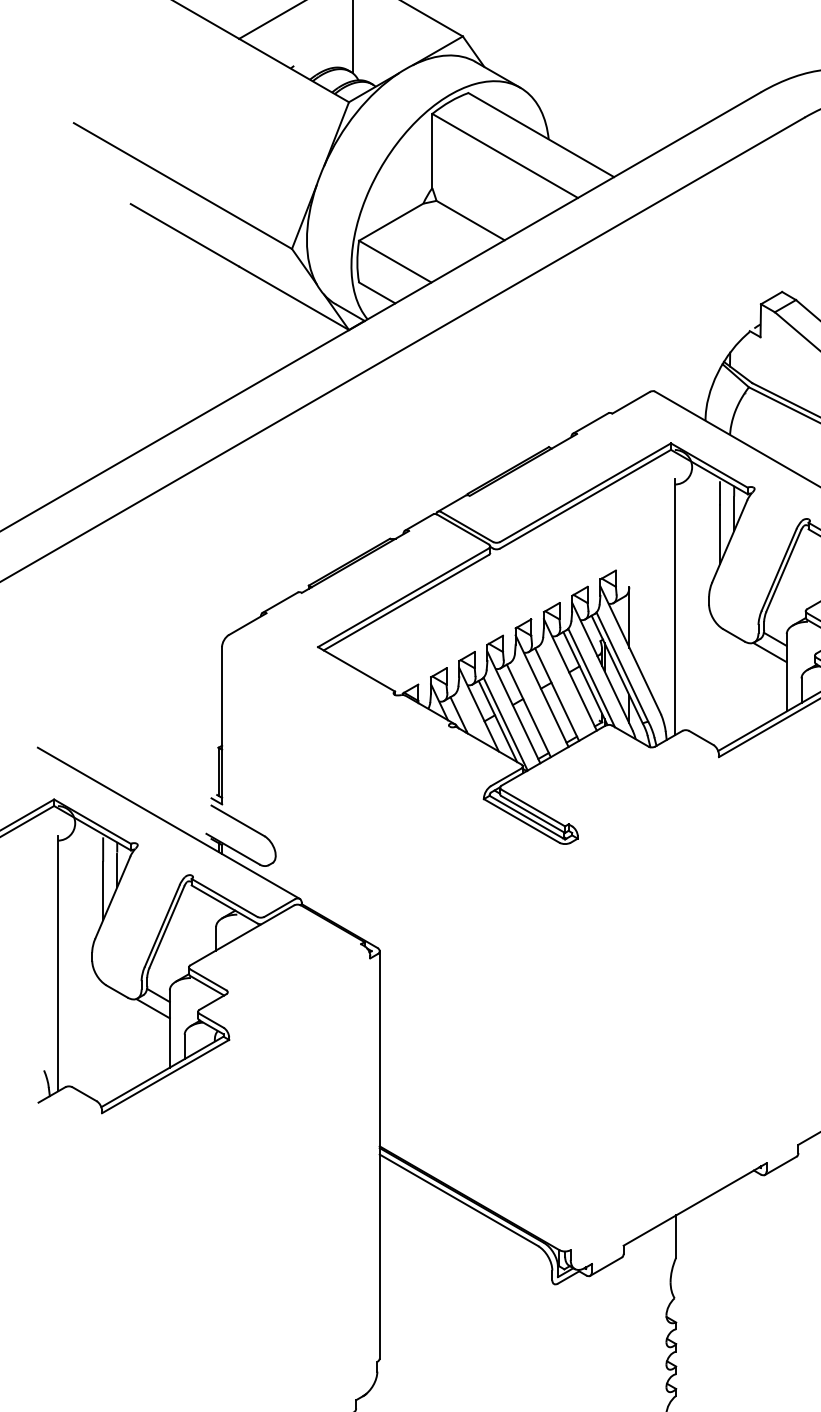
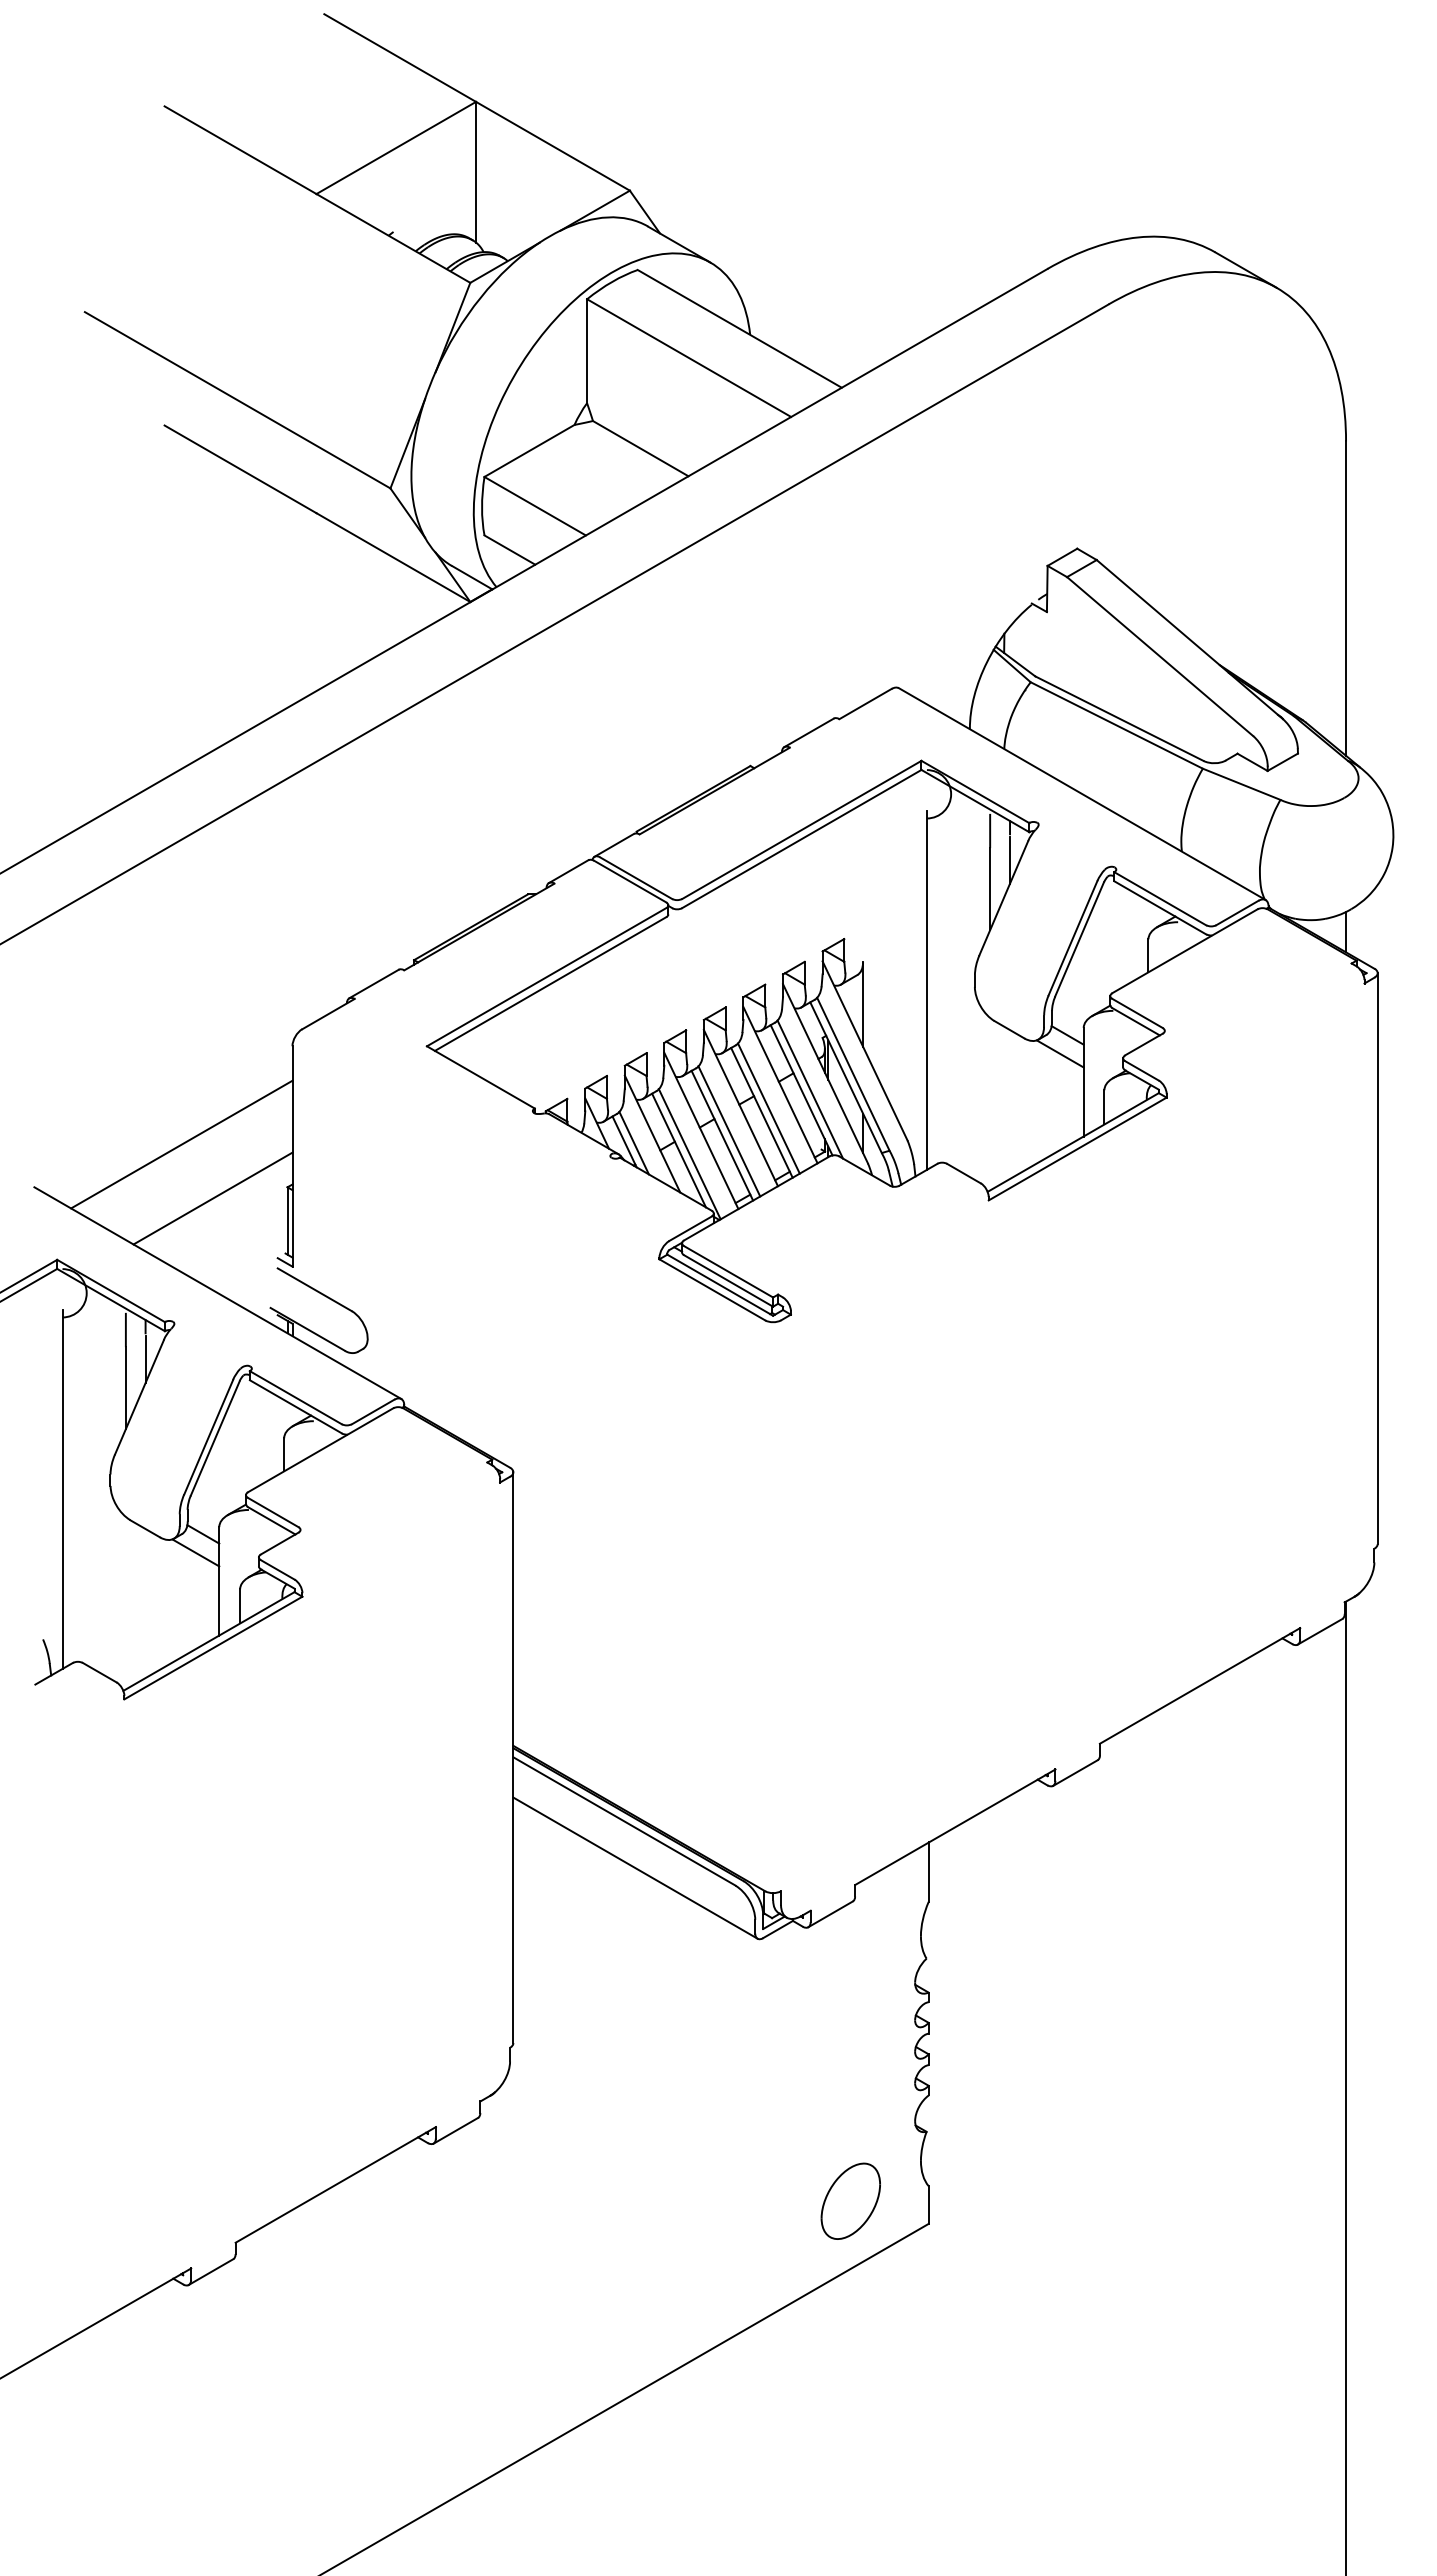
line: (561, 691) -> (768, 1108), added
line: (533, 707) -> (729, 1131), added
line: (465, 715) -> (633, 1142), added
line: (142, 717) -> (181, 1144), added
line: (164, 755) -> (212, 1198), added
line: (466, 1233) -> (635, 1867), added

